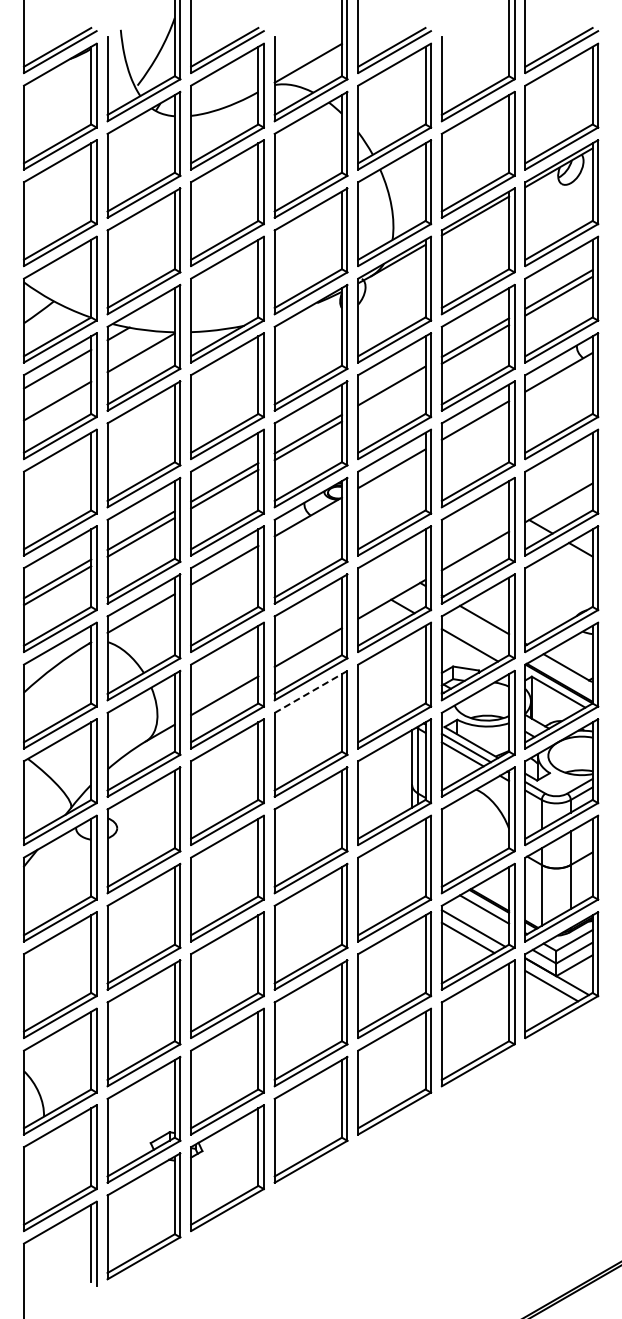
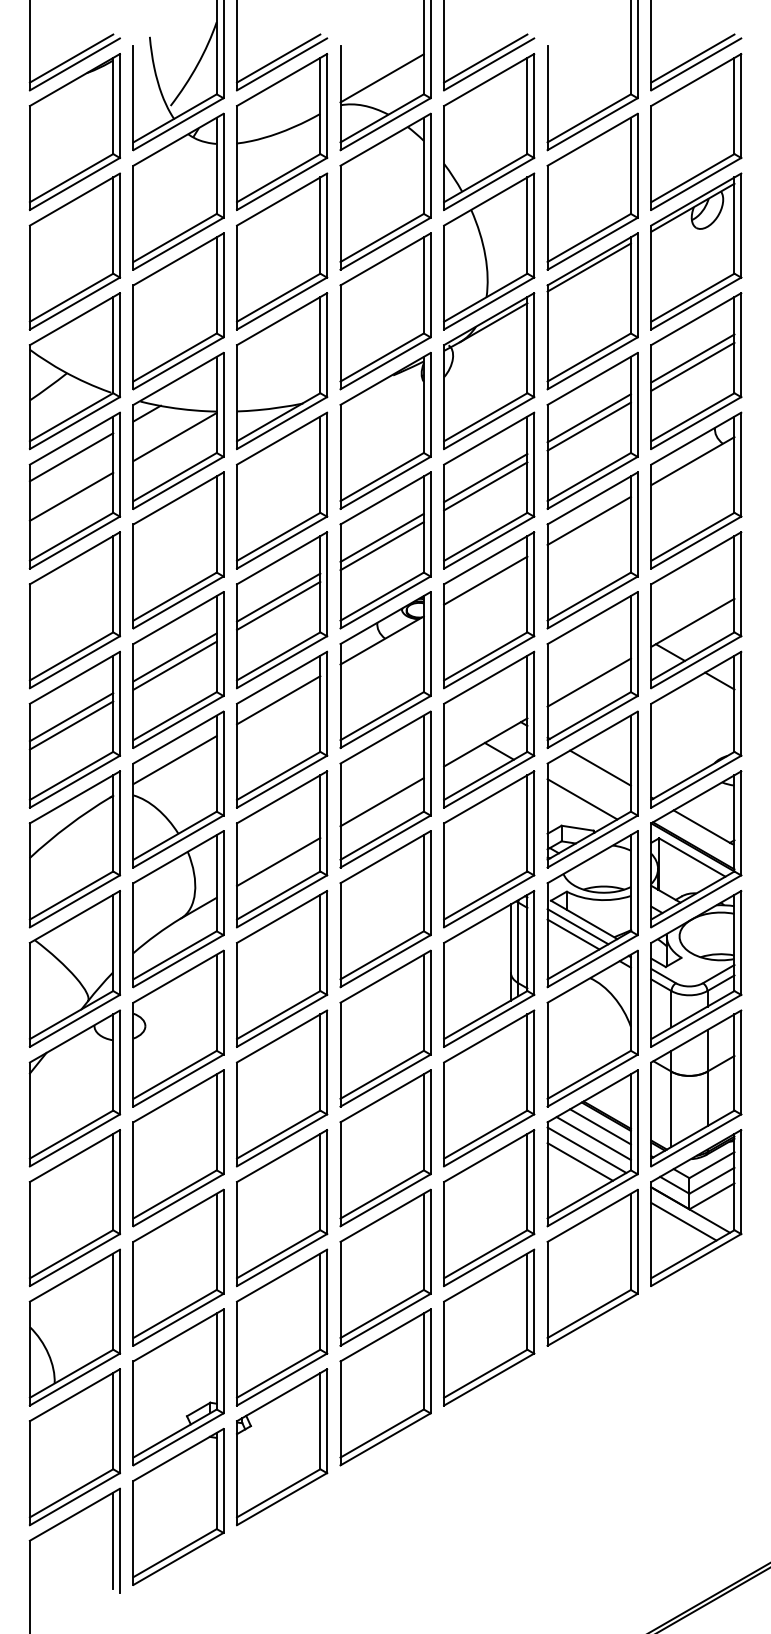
line: (391, 392) -> (485, 486), added
line: (311, 691) -> (386, 856), dashed -> solid
line: (479, 918) -> (594, 1137), added

